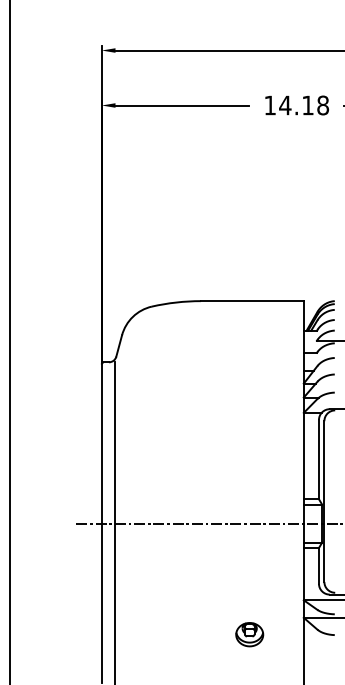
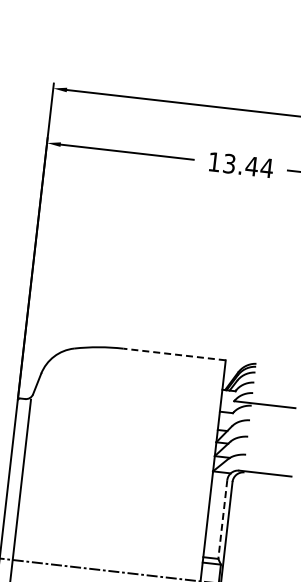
text: (304, 105) -> (248, 166), 14.18 -> 13.44
line: (251, 301) -> (173, 354), solid -> dashed
line: (318, 459) -> (222, 519), solid -> dashed

